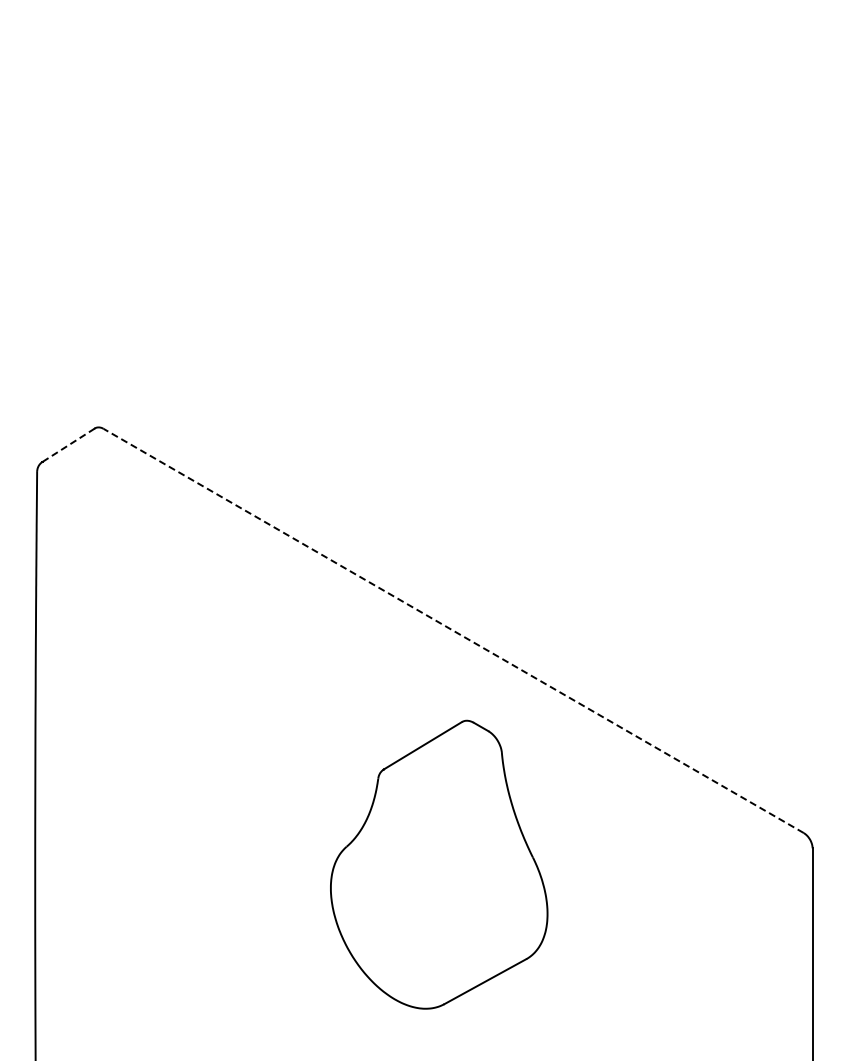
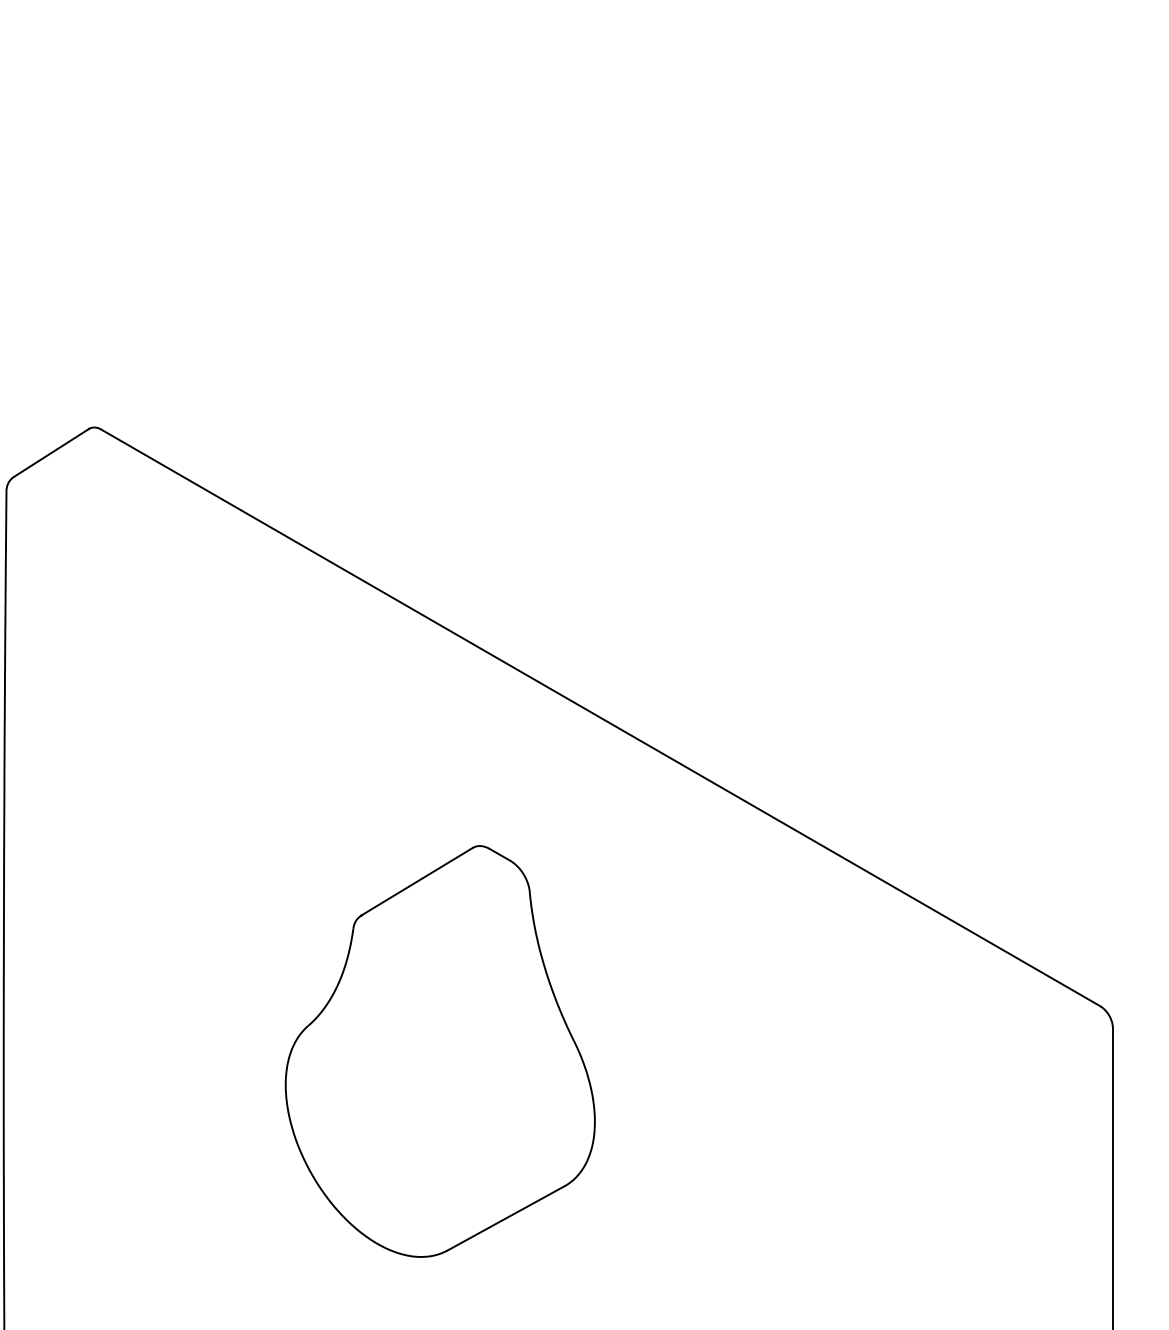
line: (68, 445) -> (51, 453), dashed -> solid
line: (453, 630) -> (600, 717), dashed -> solid
part: (439, 864) -> (440, 1051), moved

